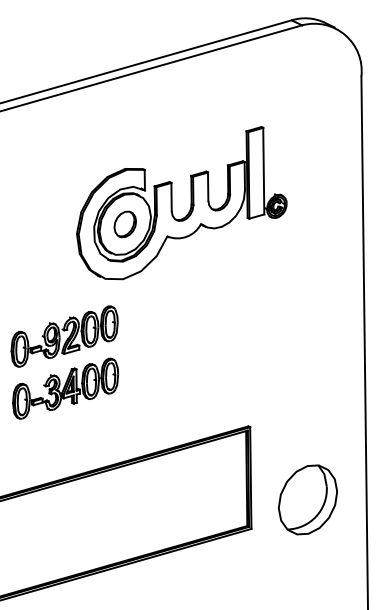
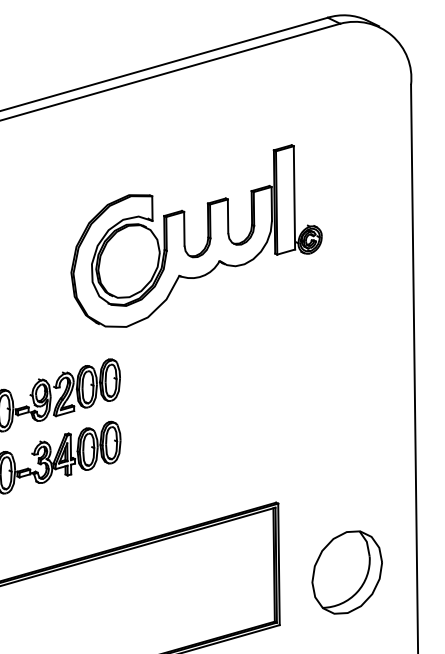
part: (124, 224) -> (128, 261), removed
part: (307, 499) -> (346, 572), moved

